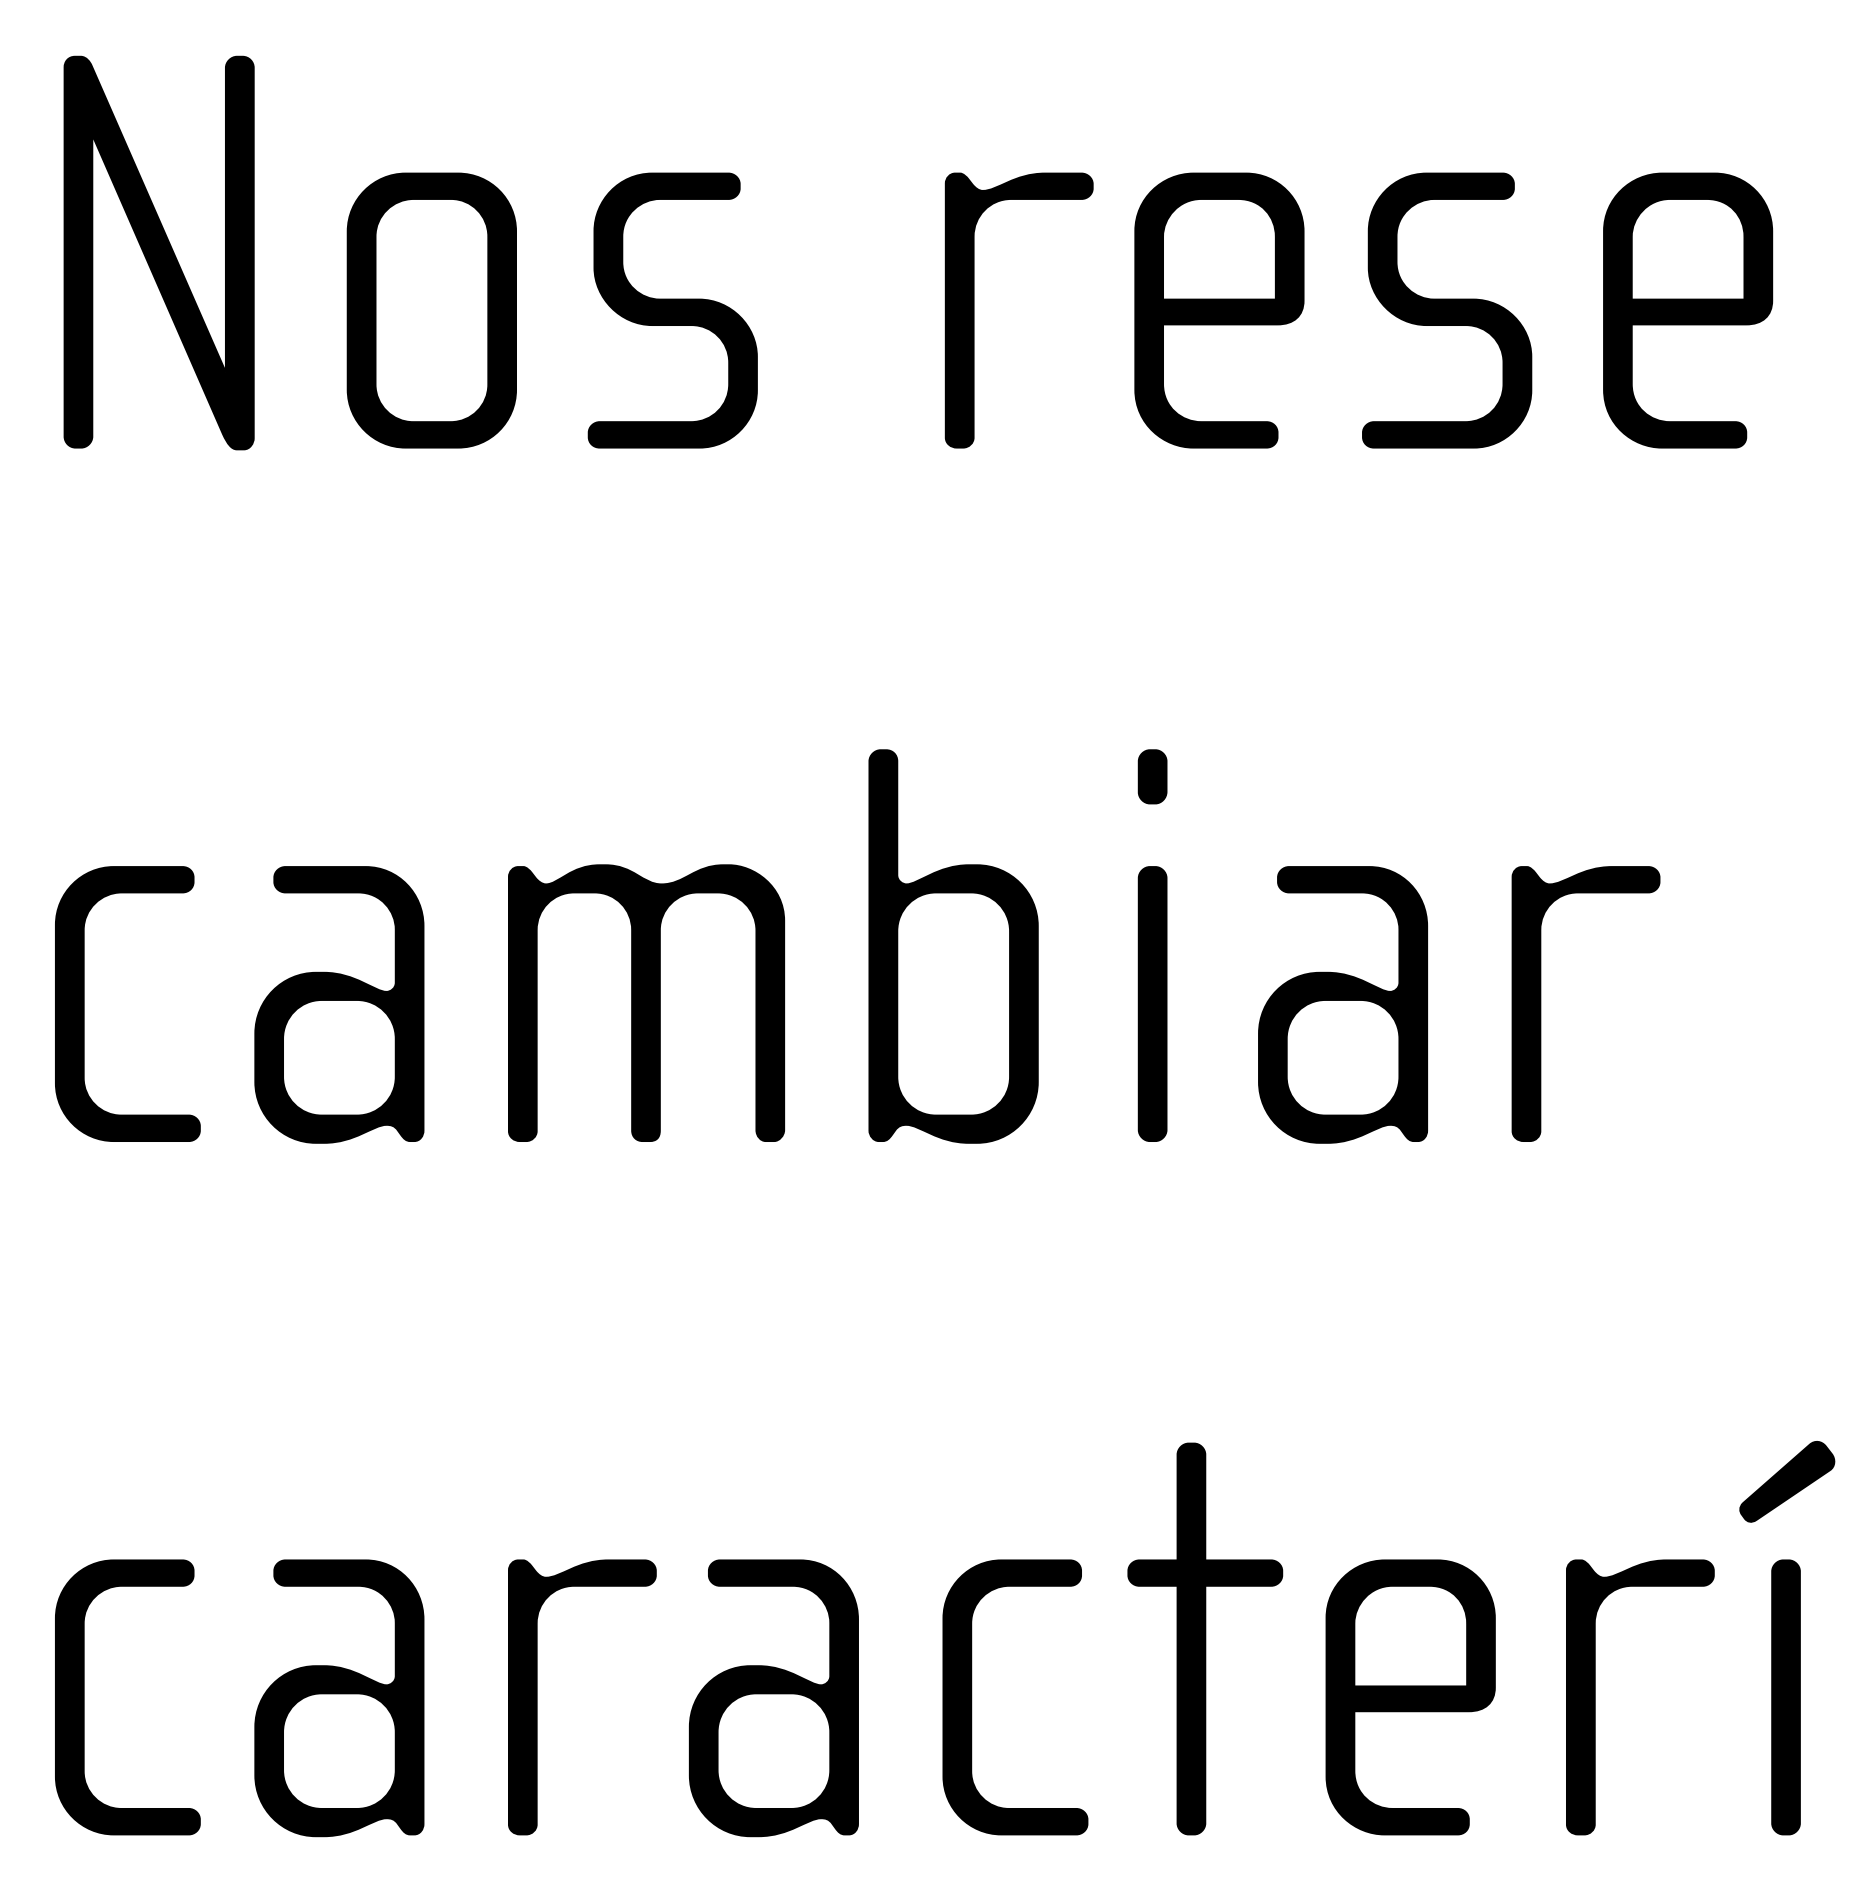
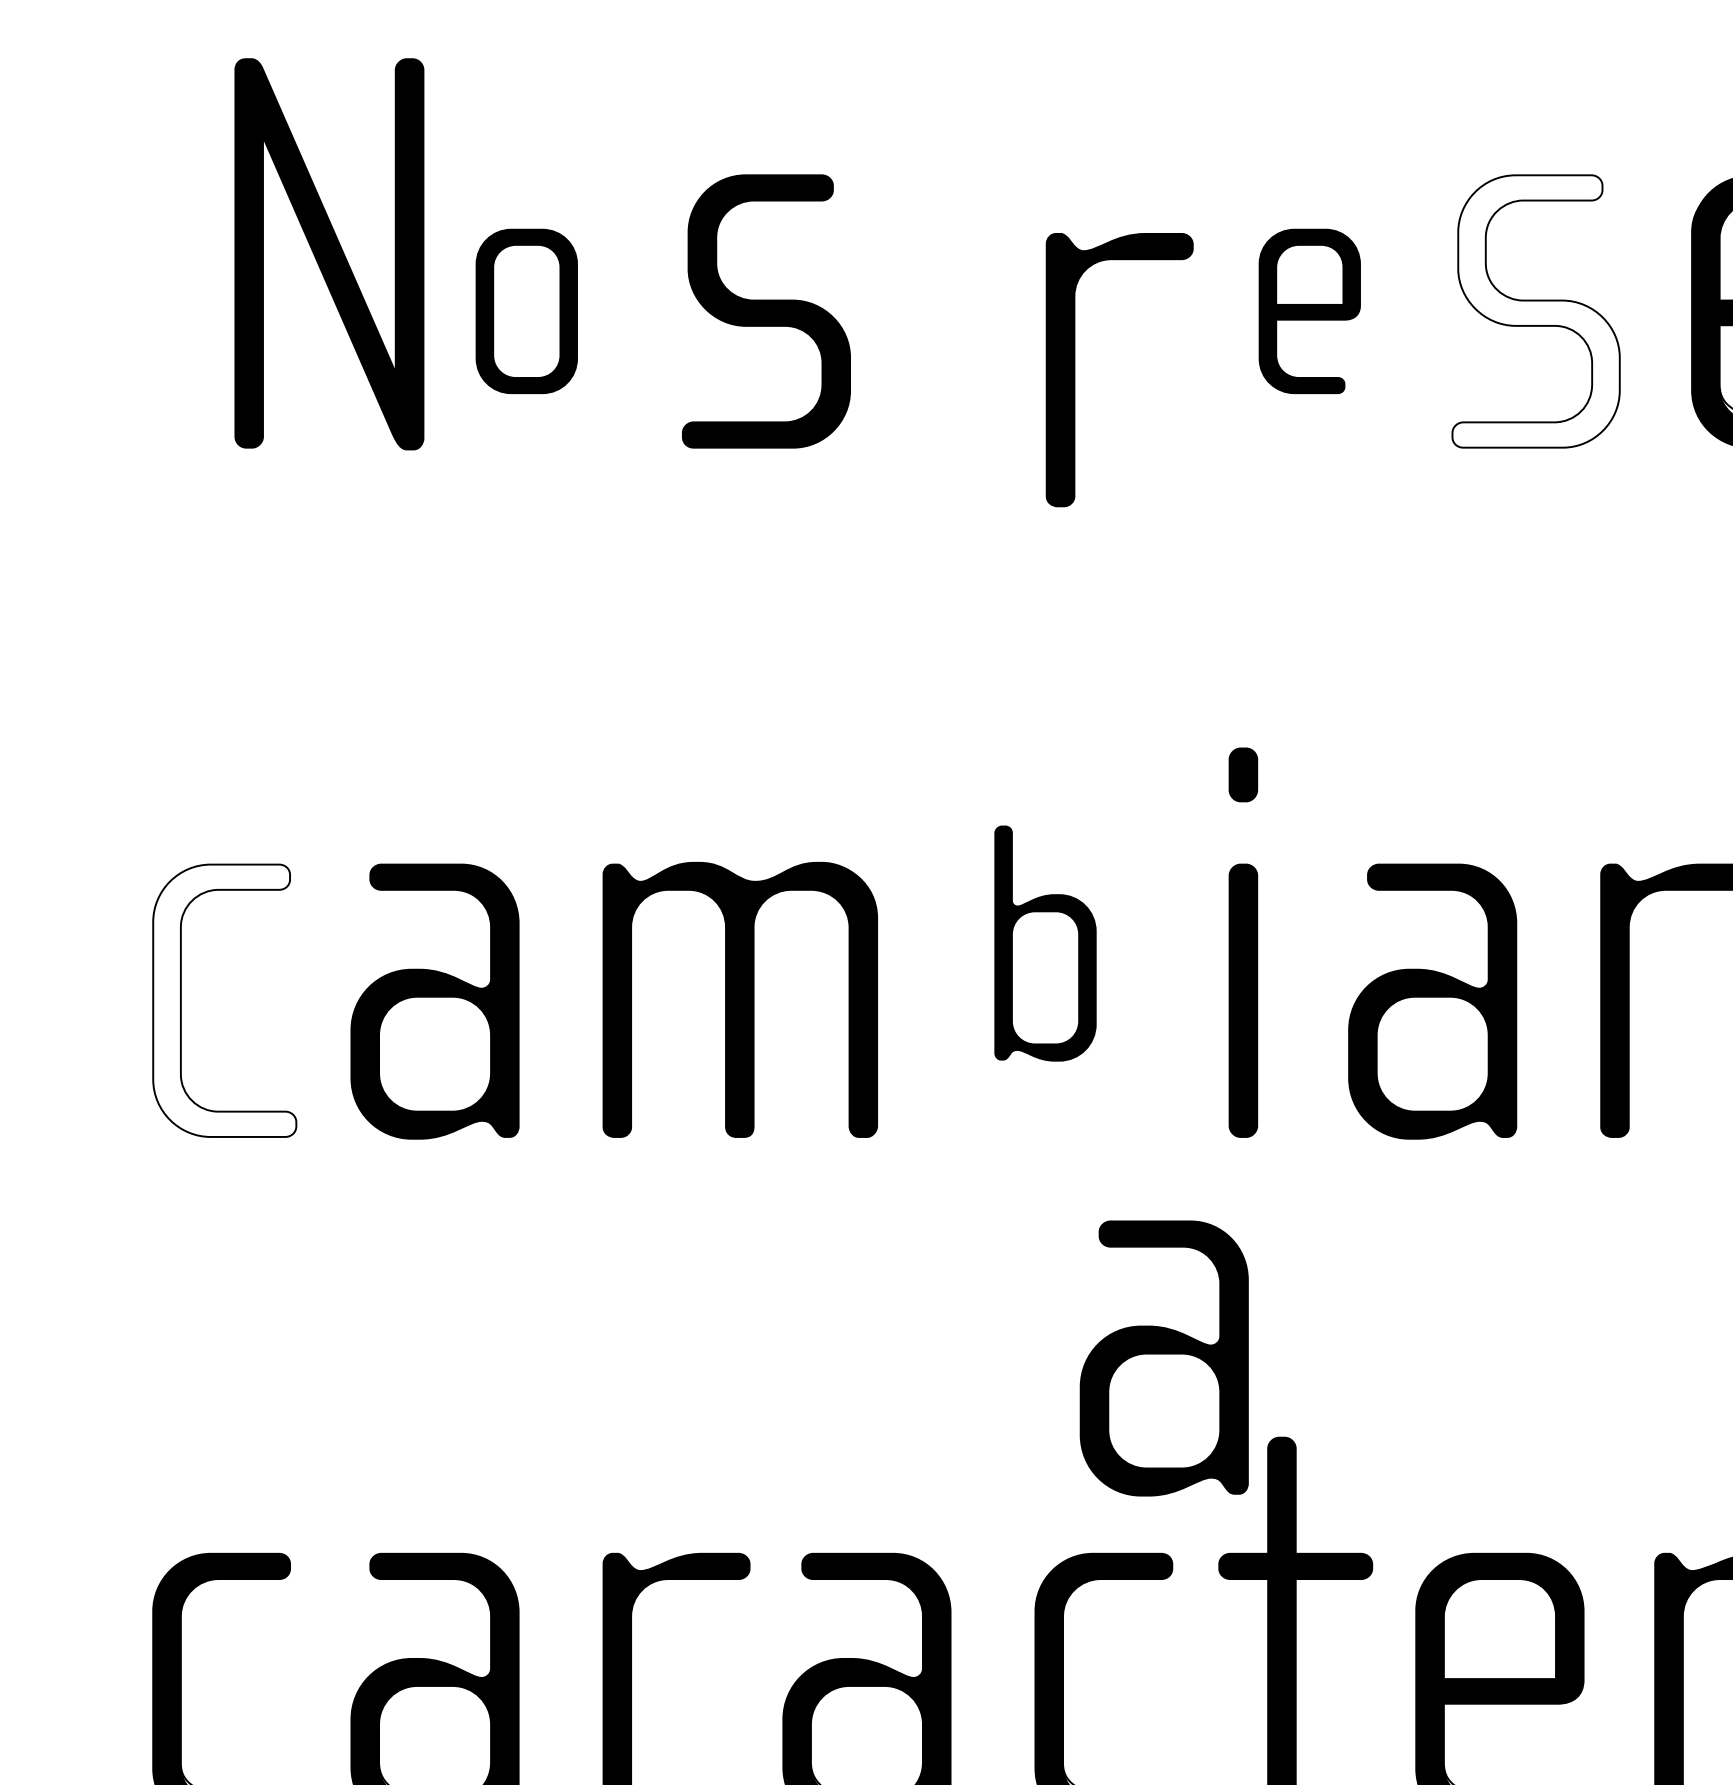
part: (158, 252) -> (328, 253), moved
part: (431, 310) -> (526, 311), size x0.6
part: (974, 310) -> (1075, 370), moved
part: (1219, 310) -> (1309, 311), size x0.6
fill: (1446, 310) -> (1535, 311), removed
part: (953, 946) -> (1045, 943), size x0.6
fill: (127, 1004) -> (224, 1001), removed
part: (1072, 1363) -> (1163, 1358), added

